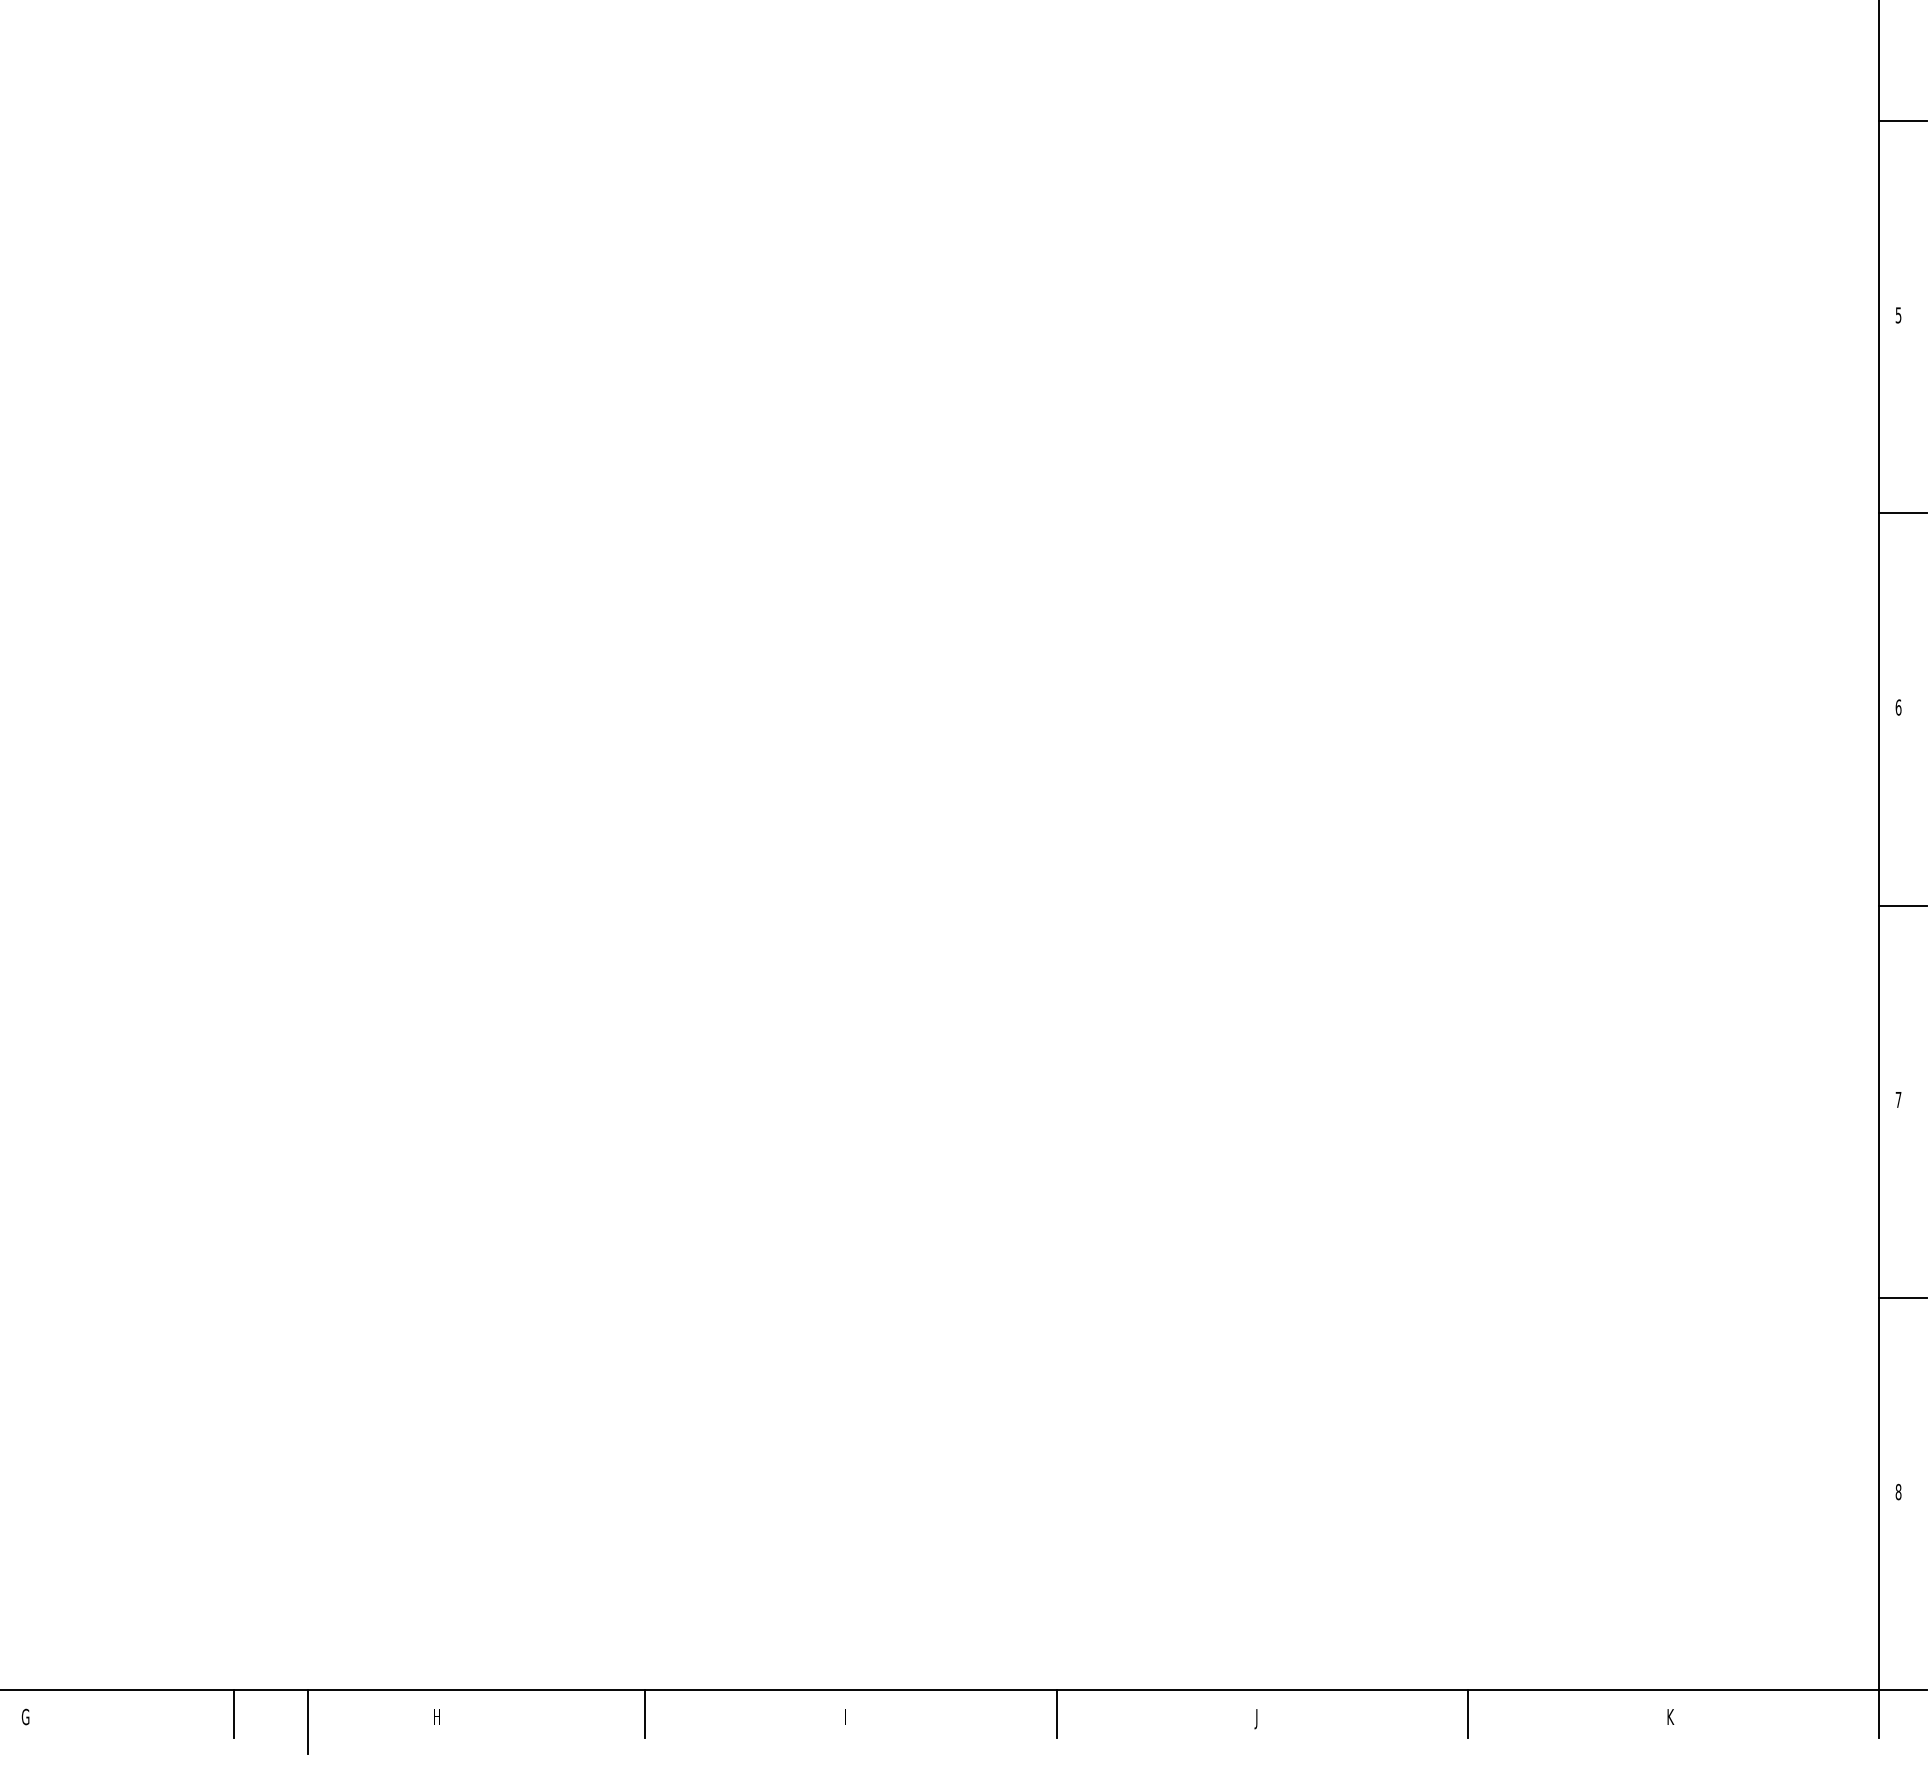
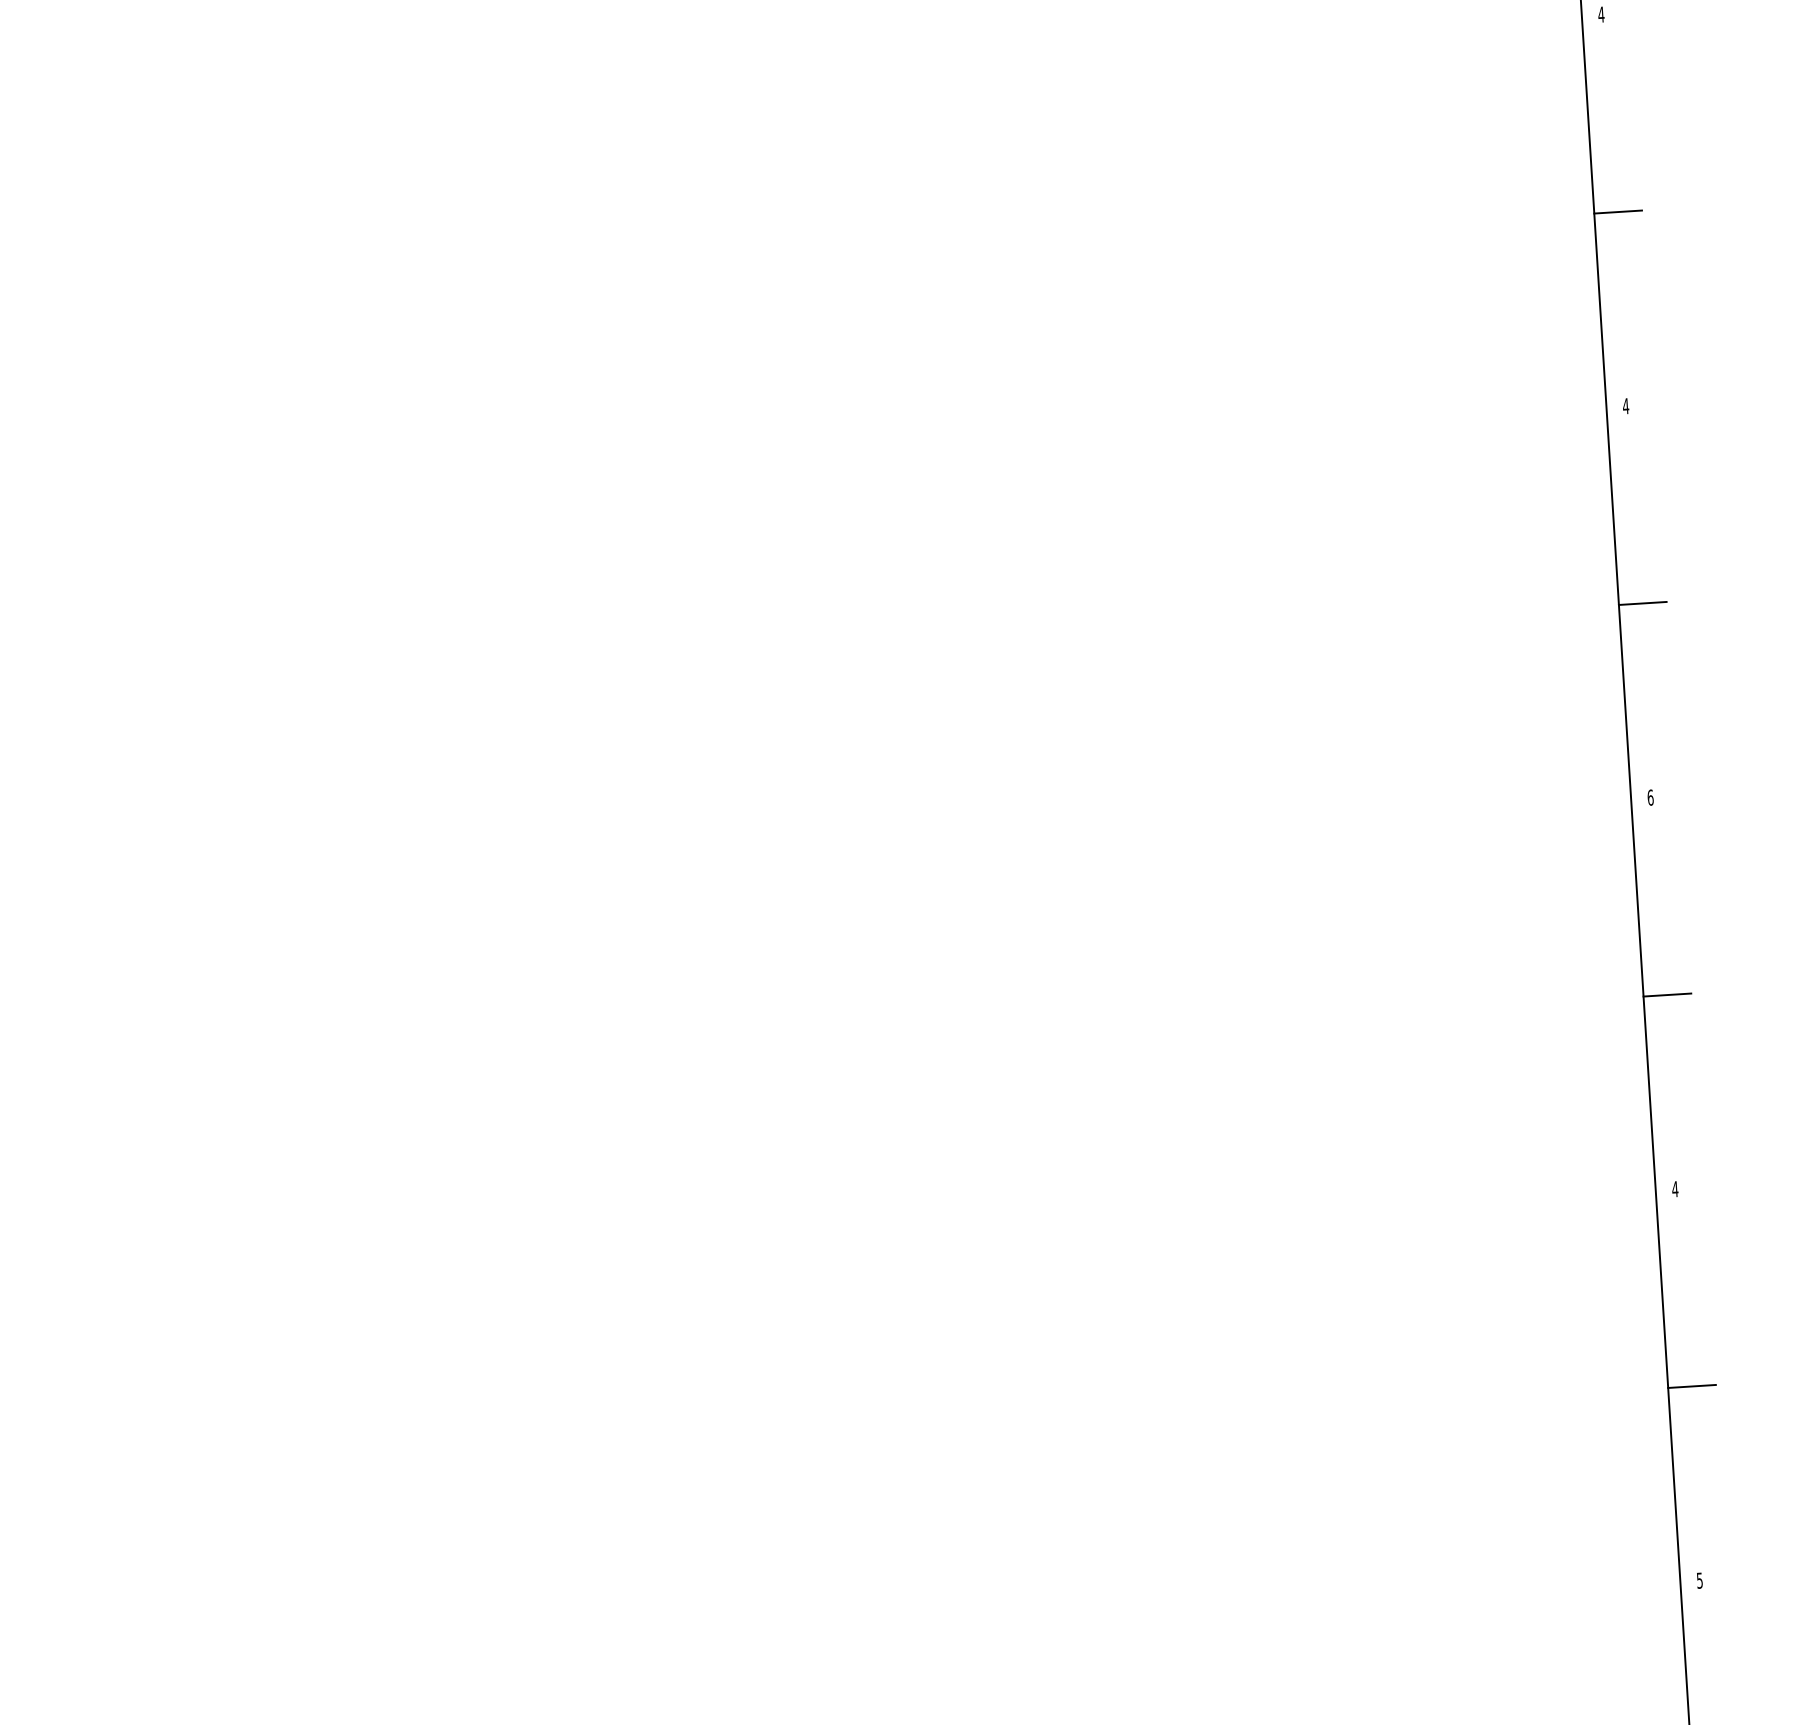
text: (1898, 315) -> (1625, 406), 5 -> 4
text: (1898, 1099) -> (1675, 1188), 7 -> 4
text: (1898, 1491) -> (1699, 1580), 8 -> 5

